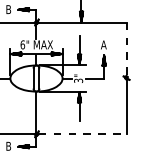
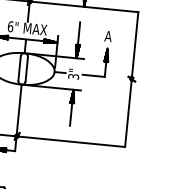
line: (126, 49) -> (135, 44), dashed -> solid
line: (82, 134) -> (72, 141), dashed -> solid

